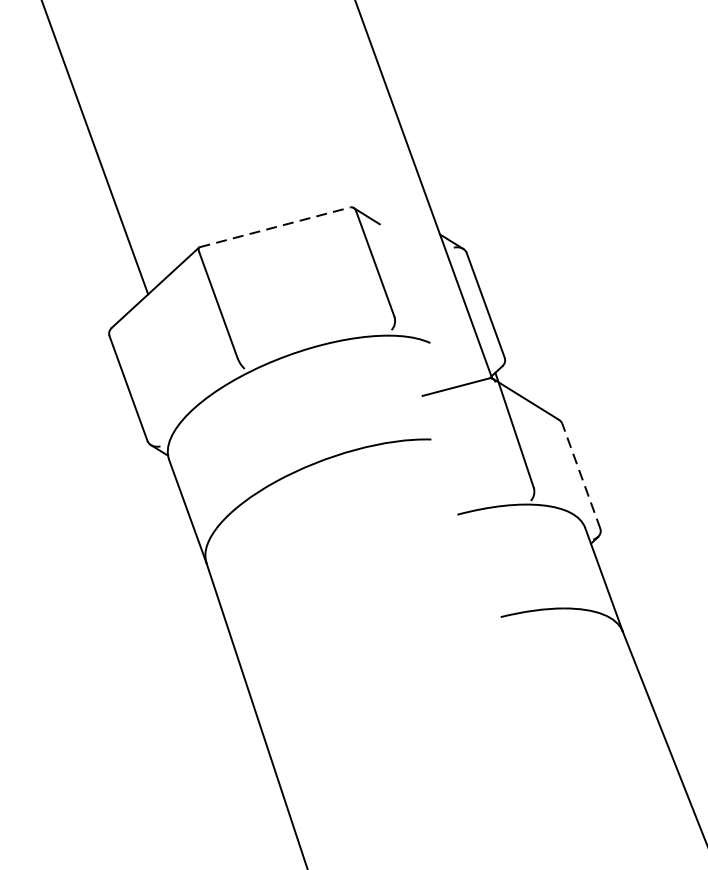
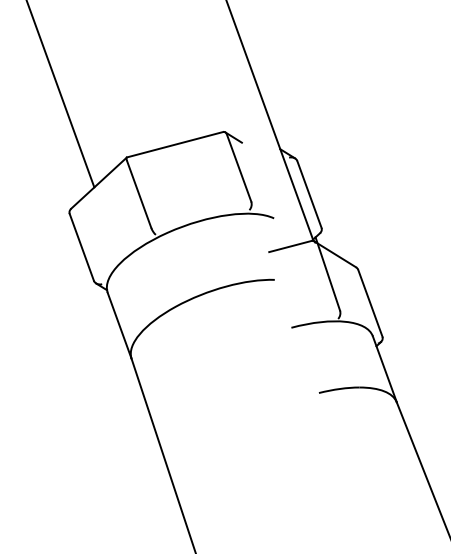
line: (275, 227) -> (175, 144), dashed -> solid
line: (581, 476) -> (370, 303), dashed -> solid

